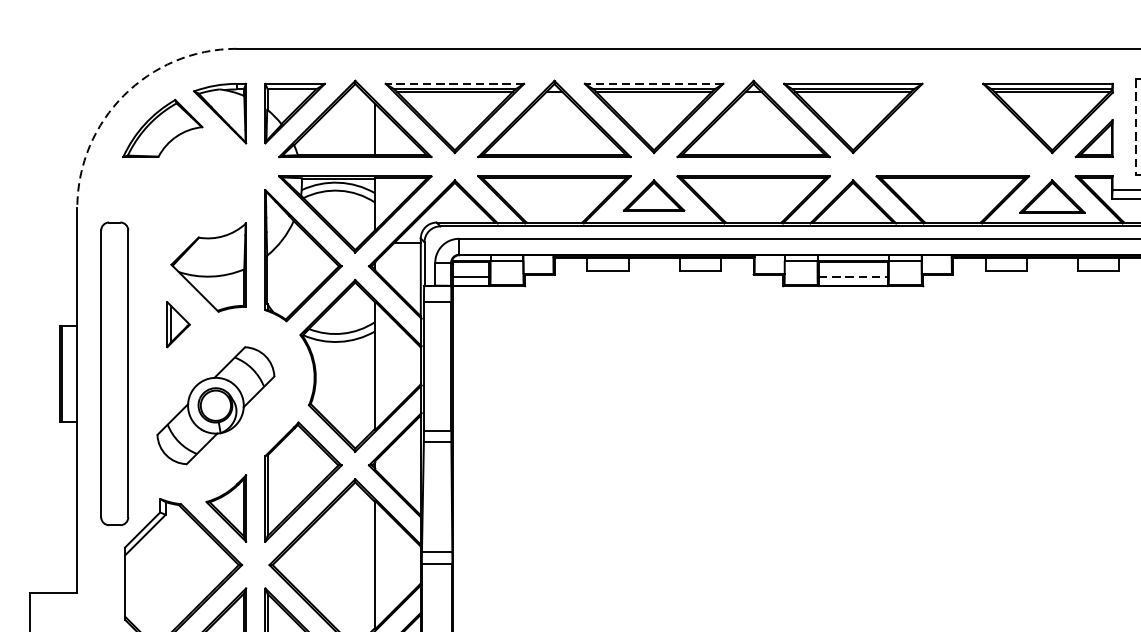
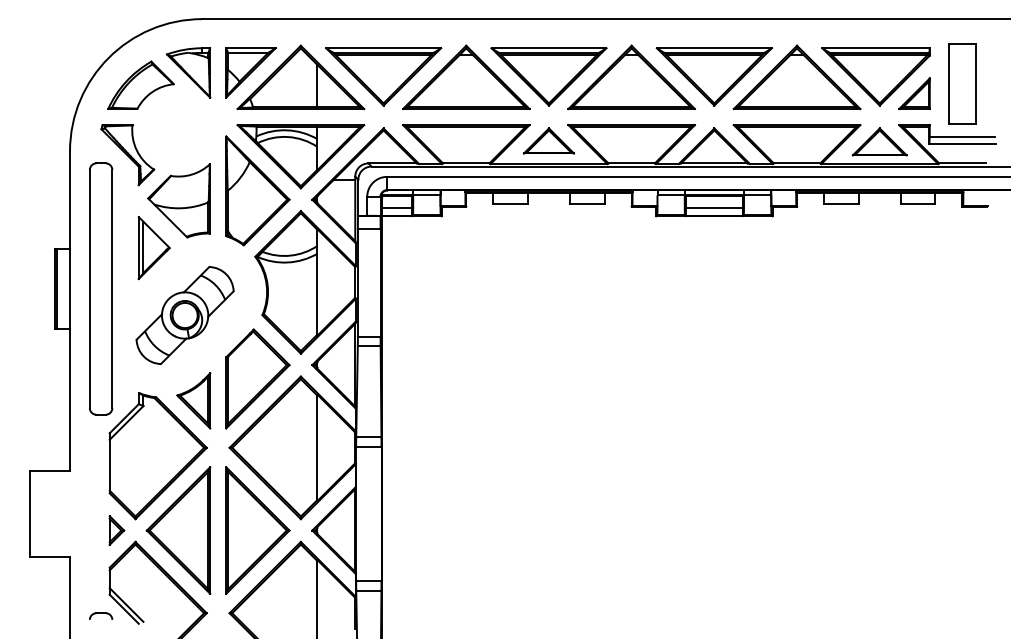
line: (454, 84) -> (383, 48), dashed -> solid
line: (653, 84) -> (548, 48), dashed -> solid
arc: (123, 95) -> (108, 57), dashed -> solid
part: (952, 119) -> (796, 77), added
line: (1136, 126) -> (949, 83), dashed -> solid
part: (146, 213) -> (127, 155), added
line: (853, 276) -> (714, 208), dashed -> solid
part: (177, 325) -> (153, 248), size x1.67

